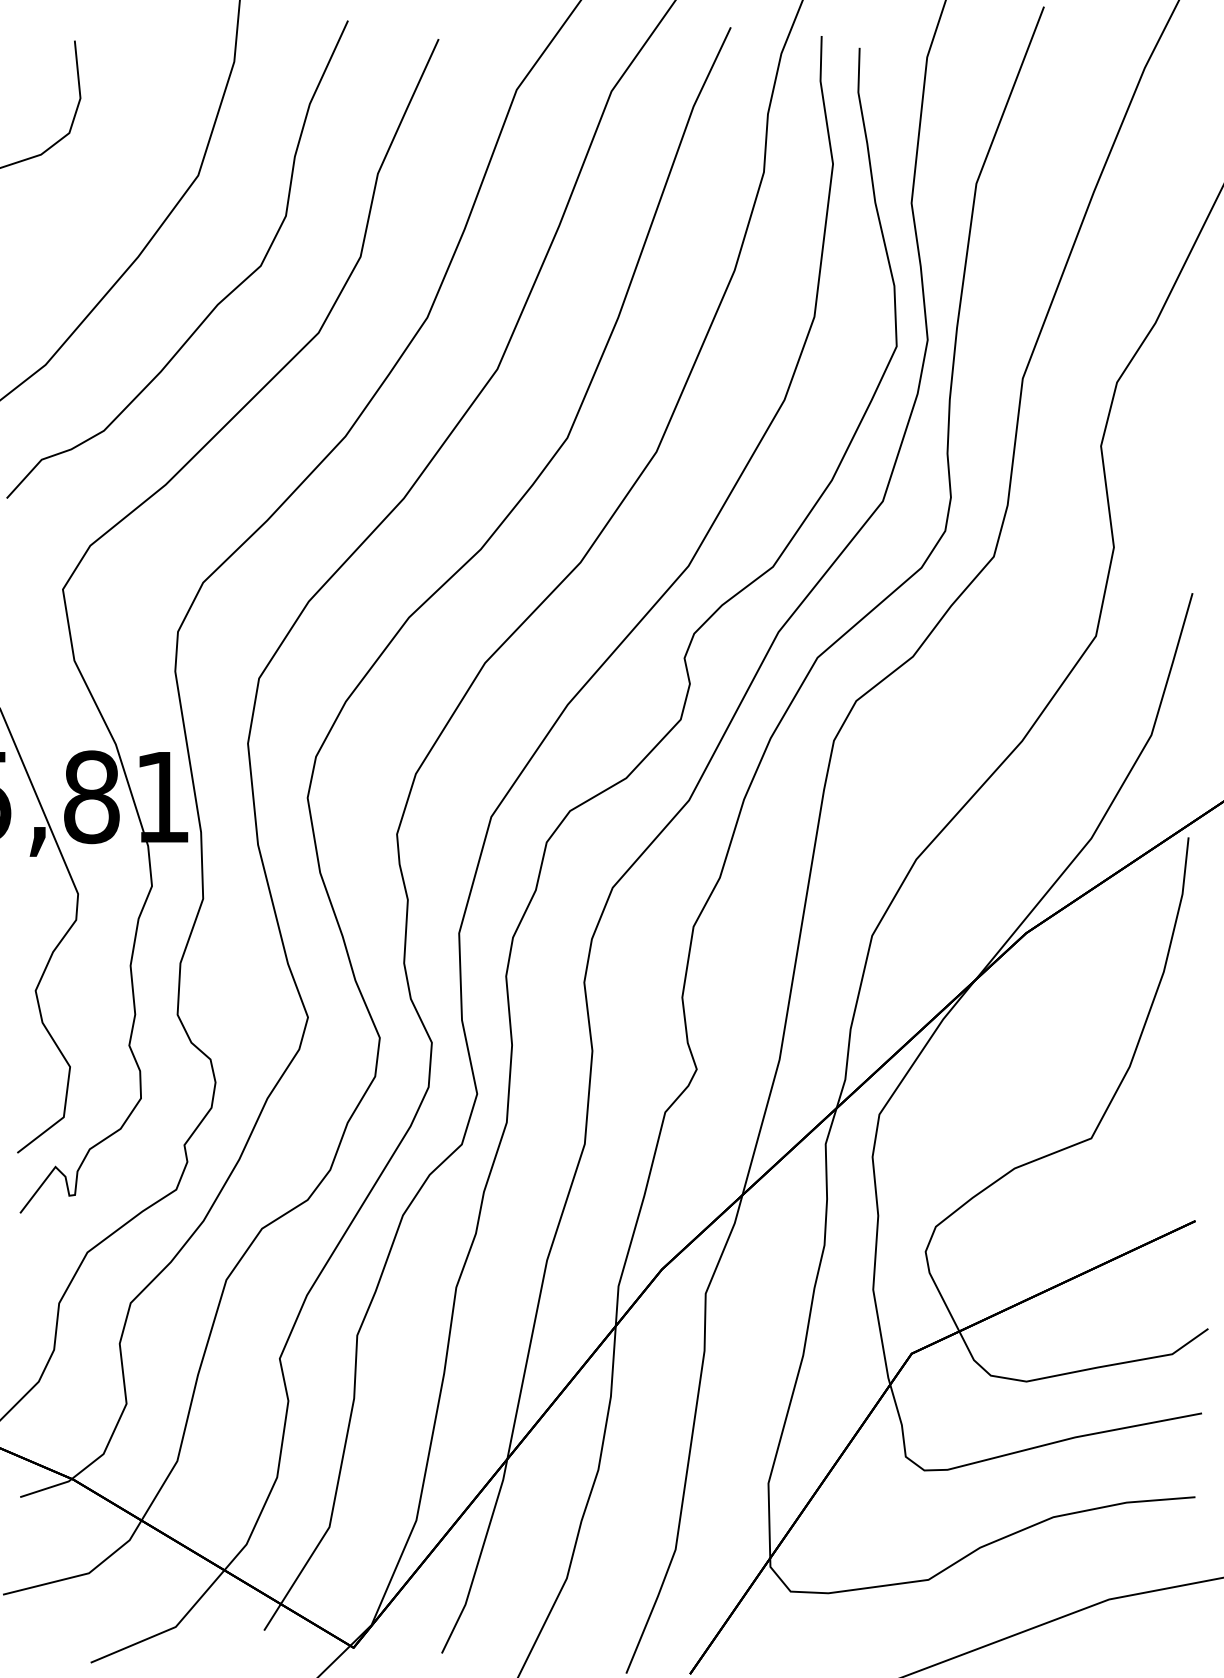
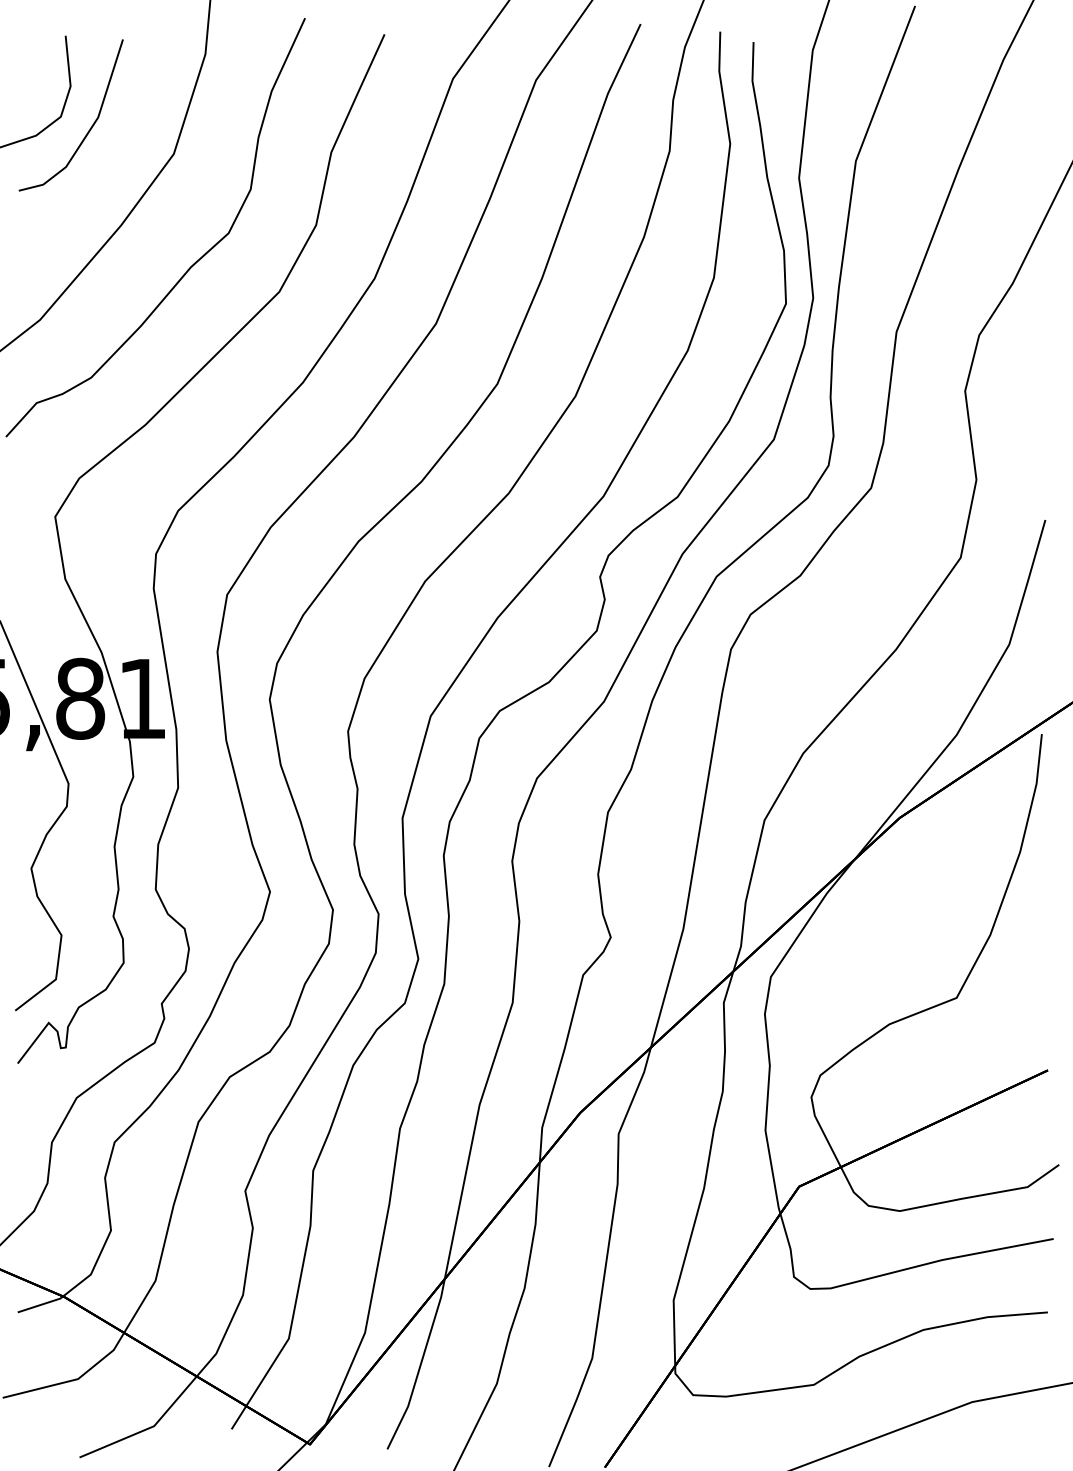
line: (104, 143) -> (91, 125), added

